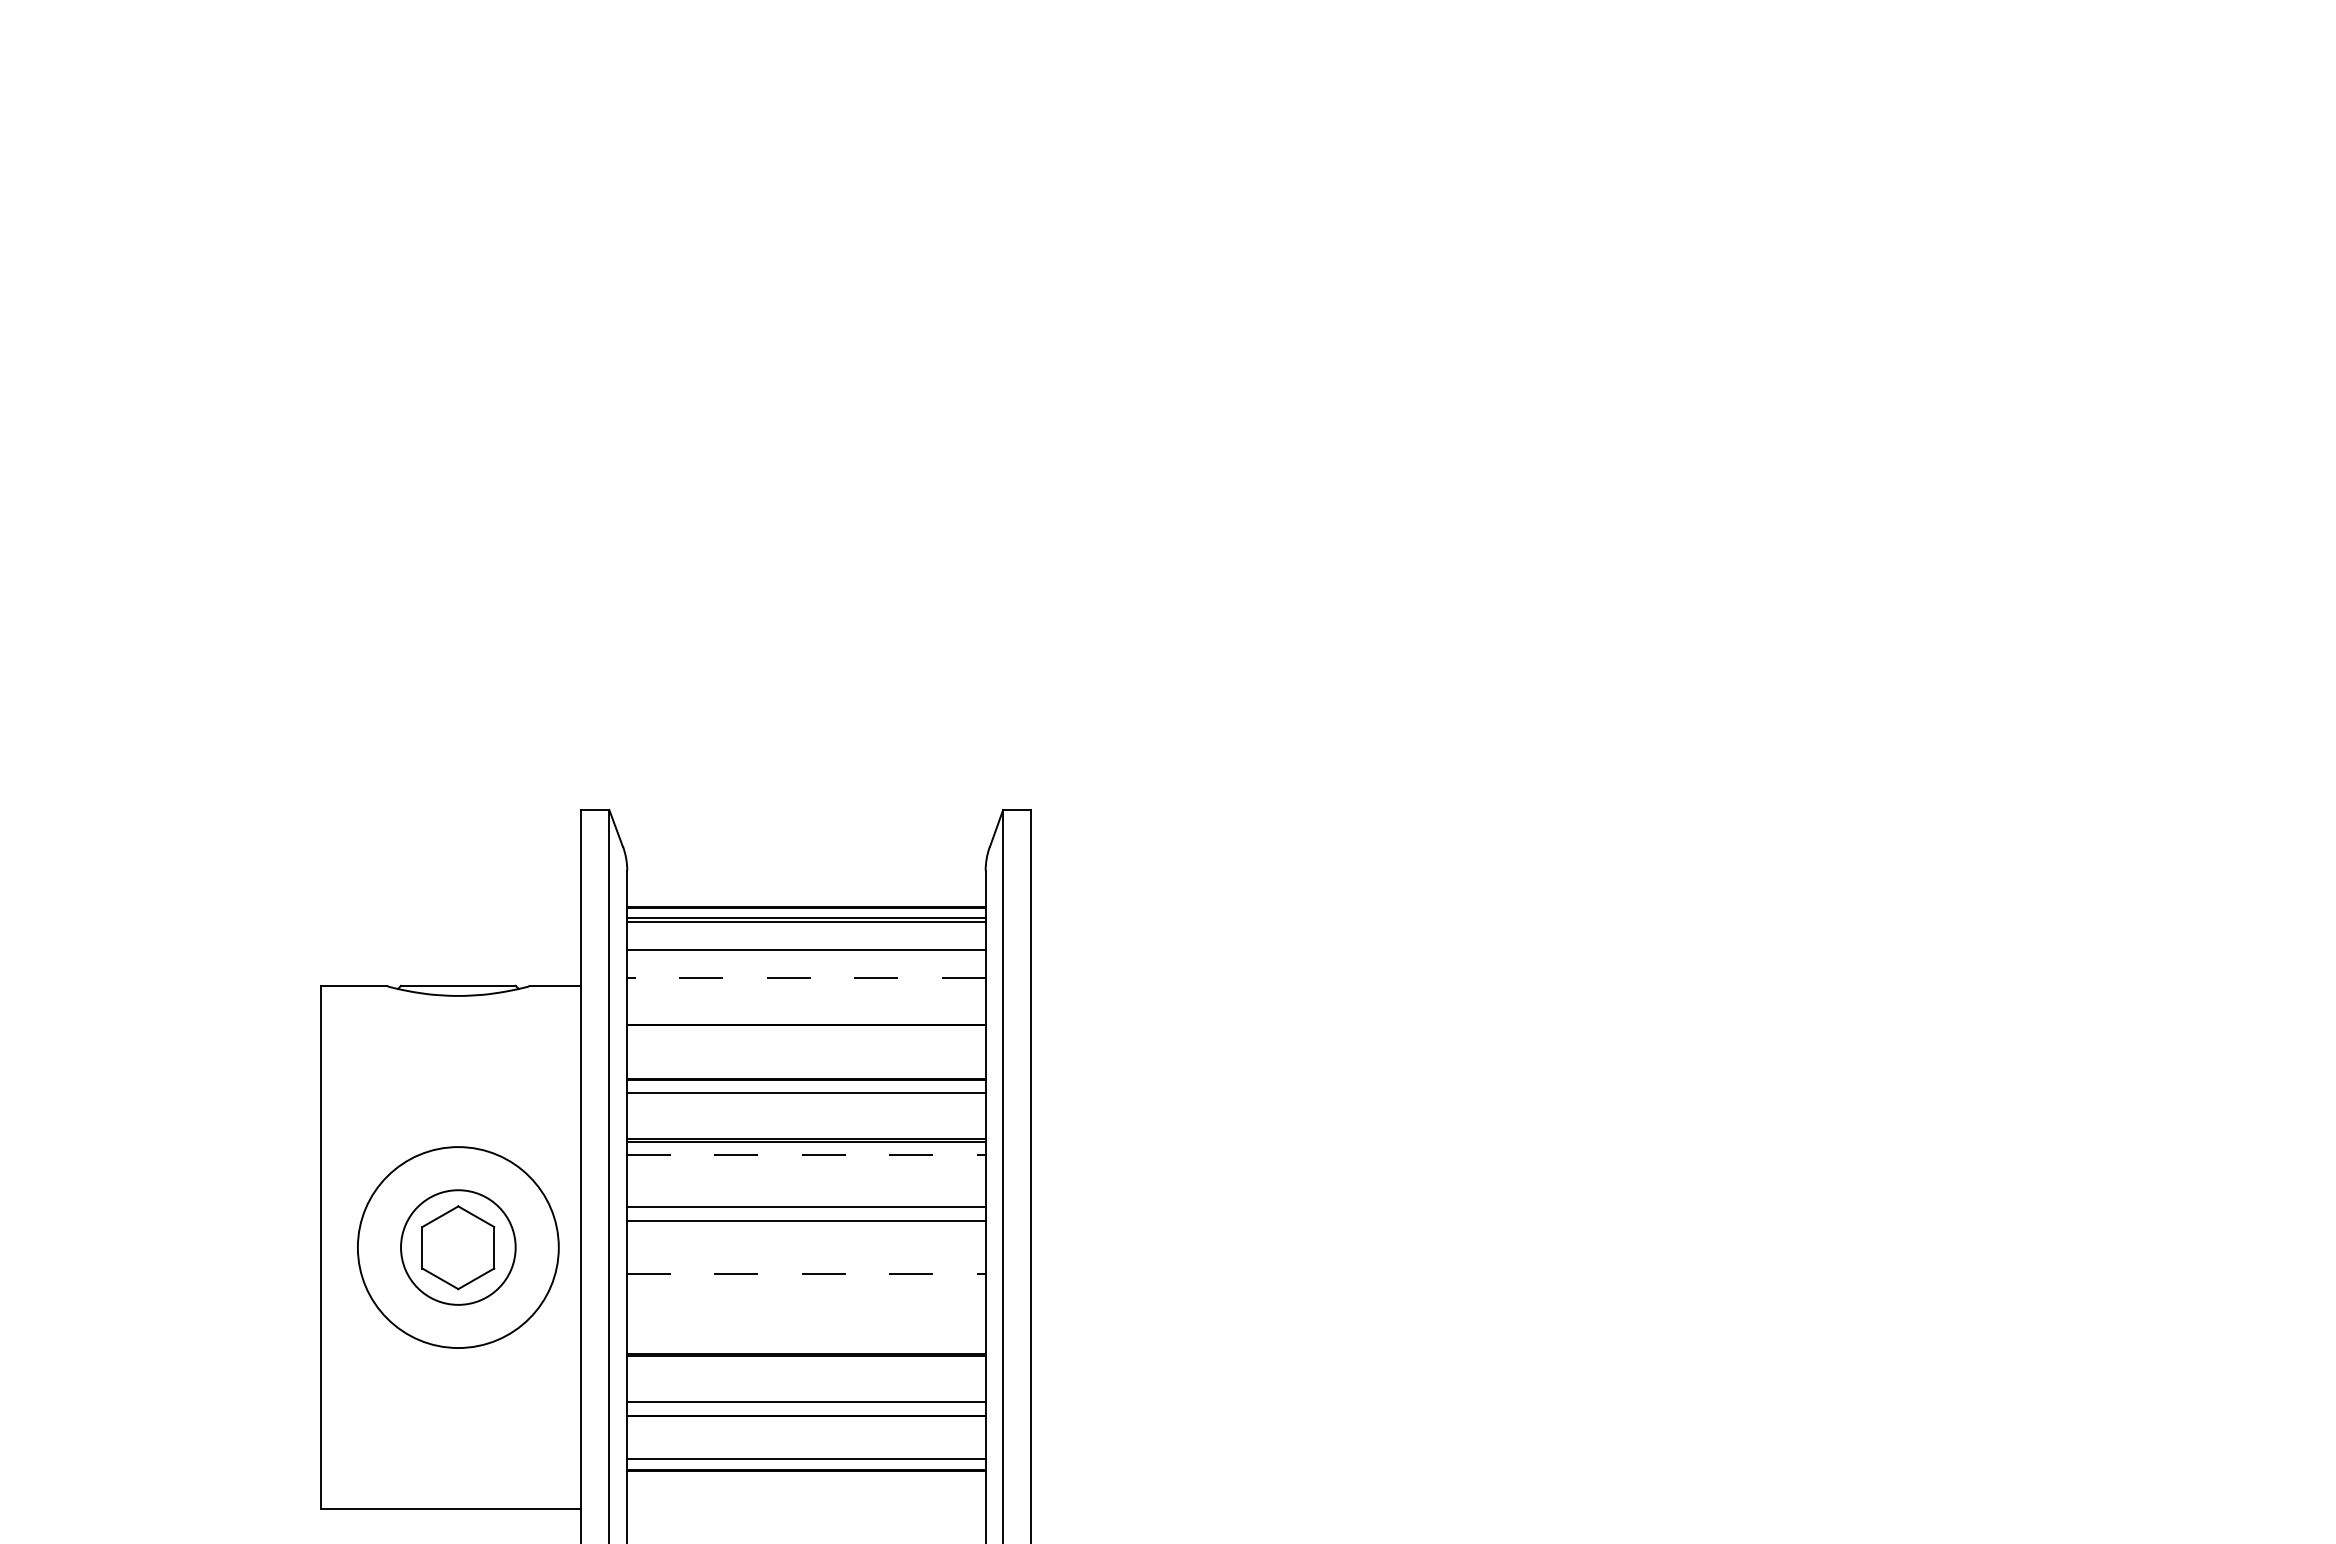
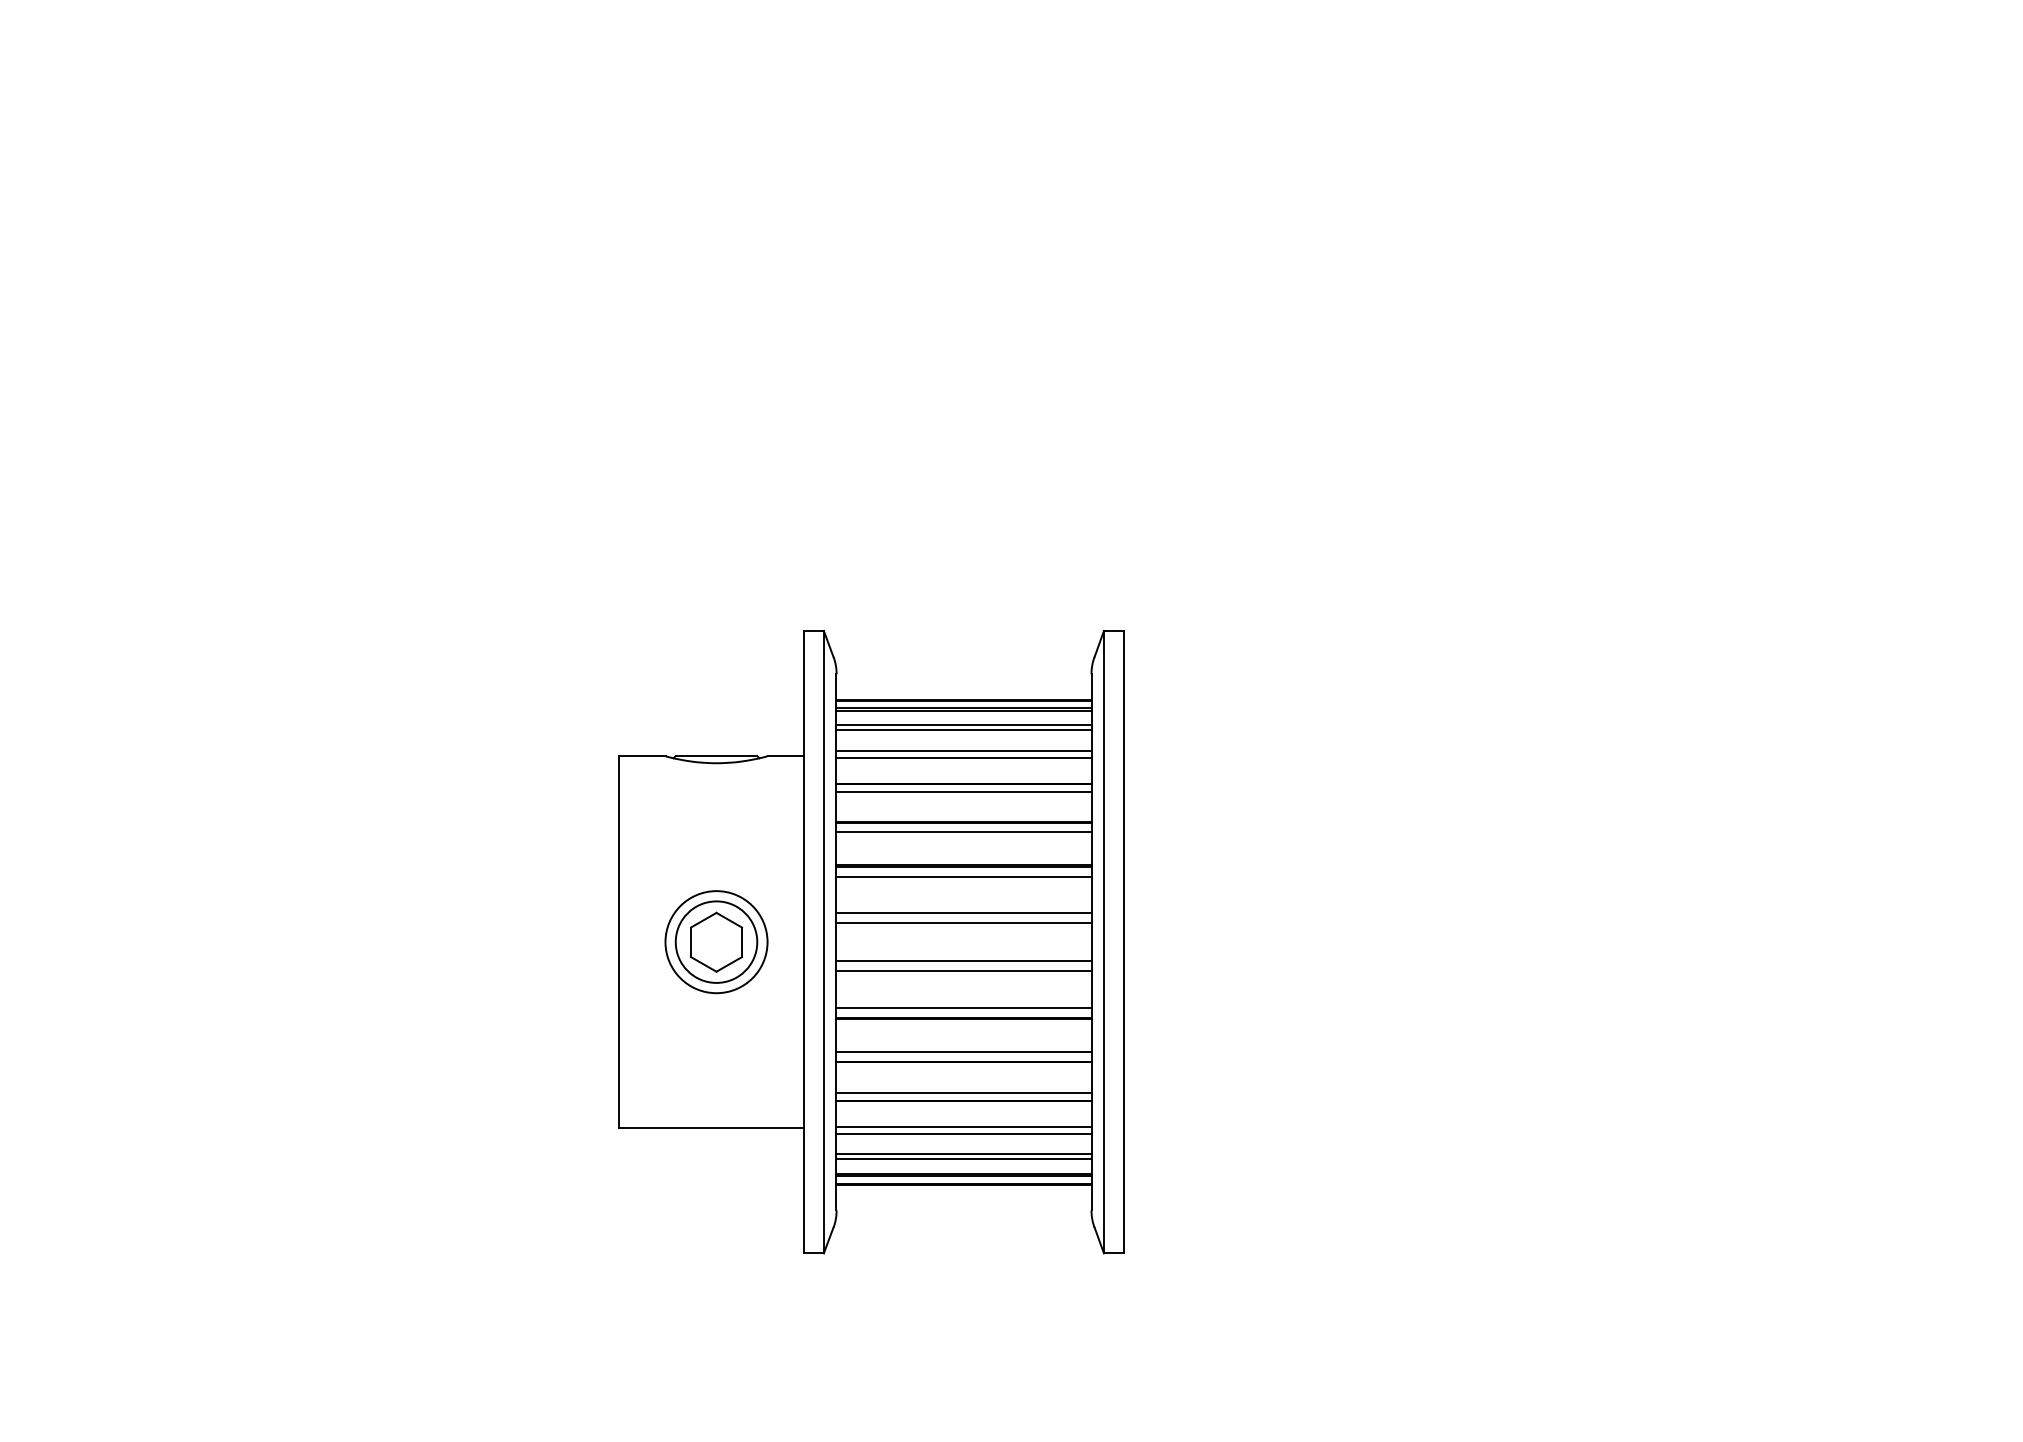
line: (805, 942) -> (963, 725), added
line: (805, 978) -> (963, 750), dashed -> solid
line: (805, 987) -> (963, 757), added
line: (805, 1035) -> (963, 791), added
line: (805, 1155) -> (963, 876), dashed -> solid
circle: (458, 1248) -> (716, 942), size x0.71
line: (805, 1273) -> (963, 960), dashed -> solid
line: (805, 1288) -> (963, 971), added
line: (805, 1339) -> (963, 1007), added
line: (805, 1508) -> (963, 1127), added
line: (805, 1516) -> (963, 1133), added

